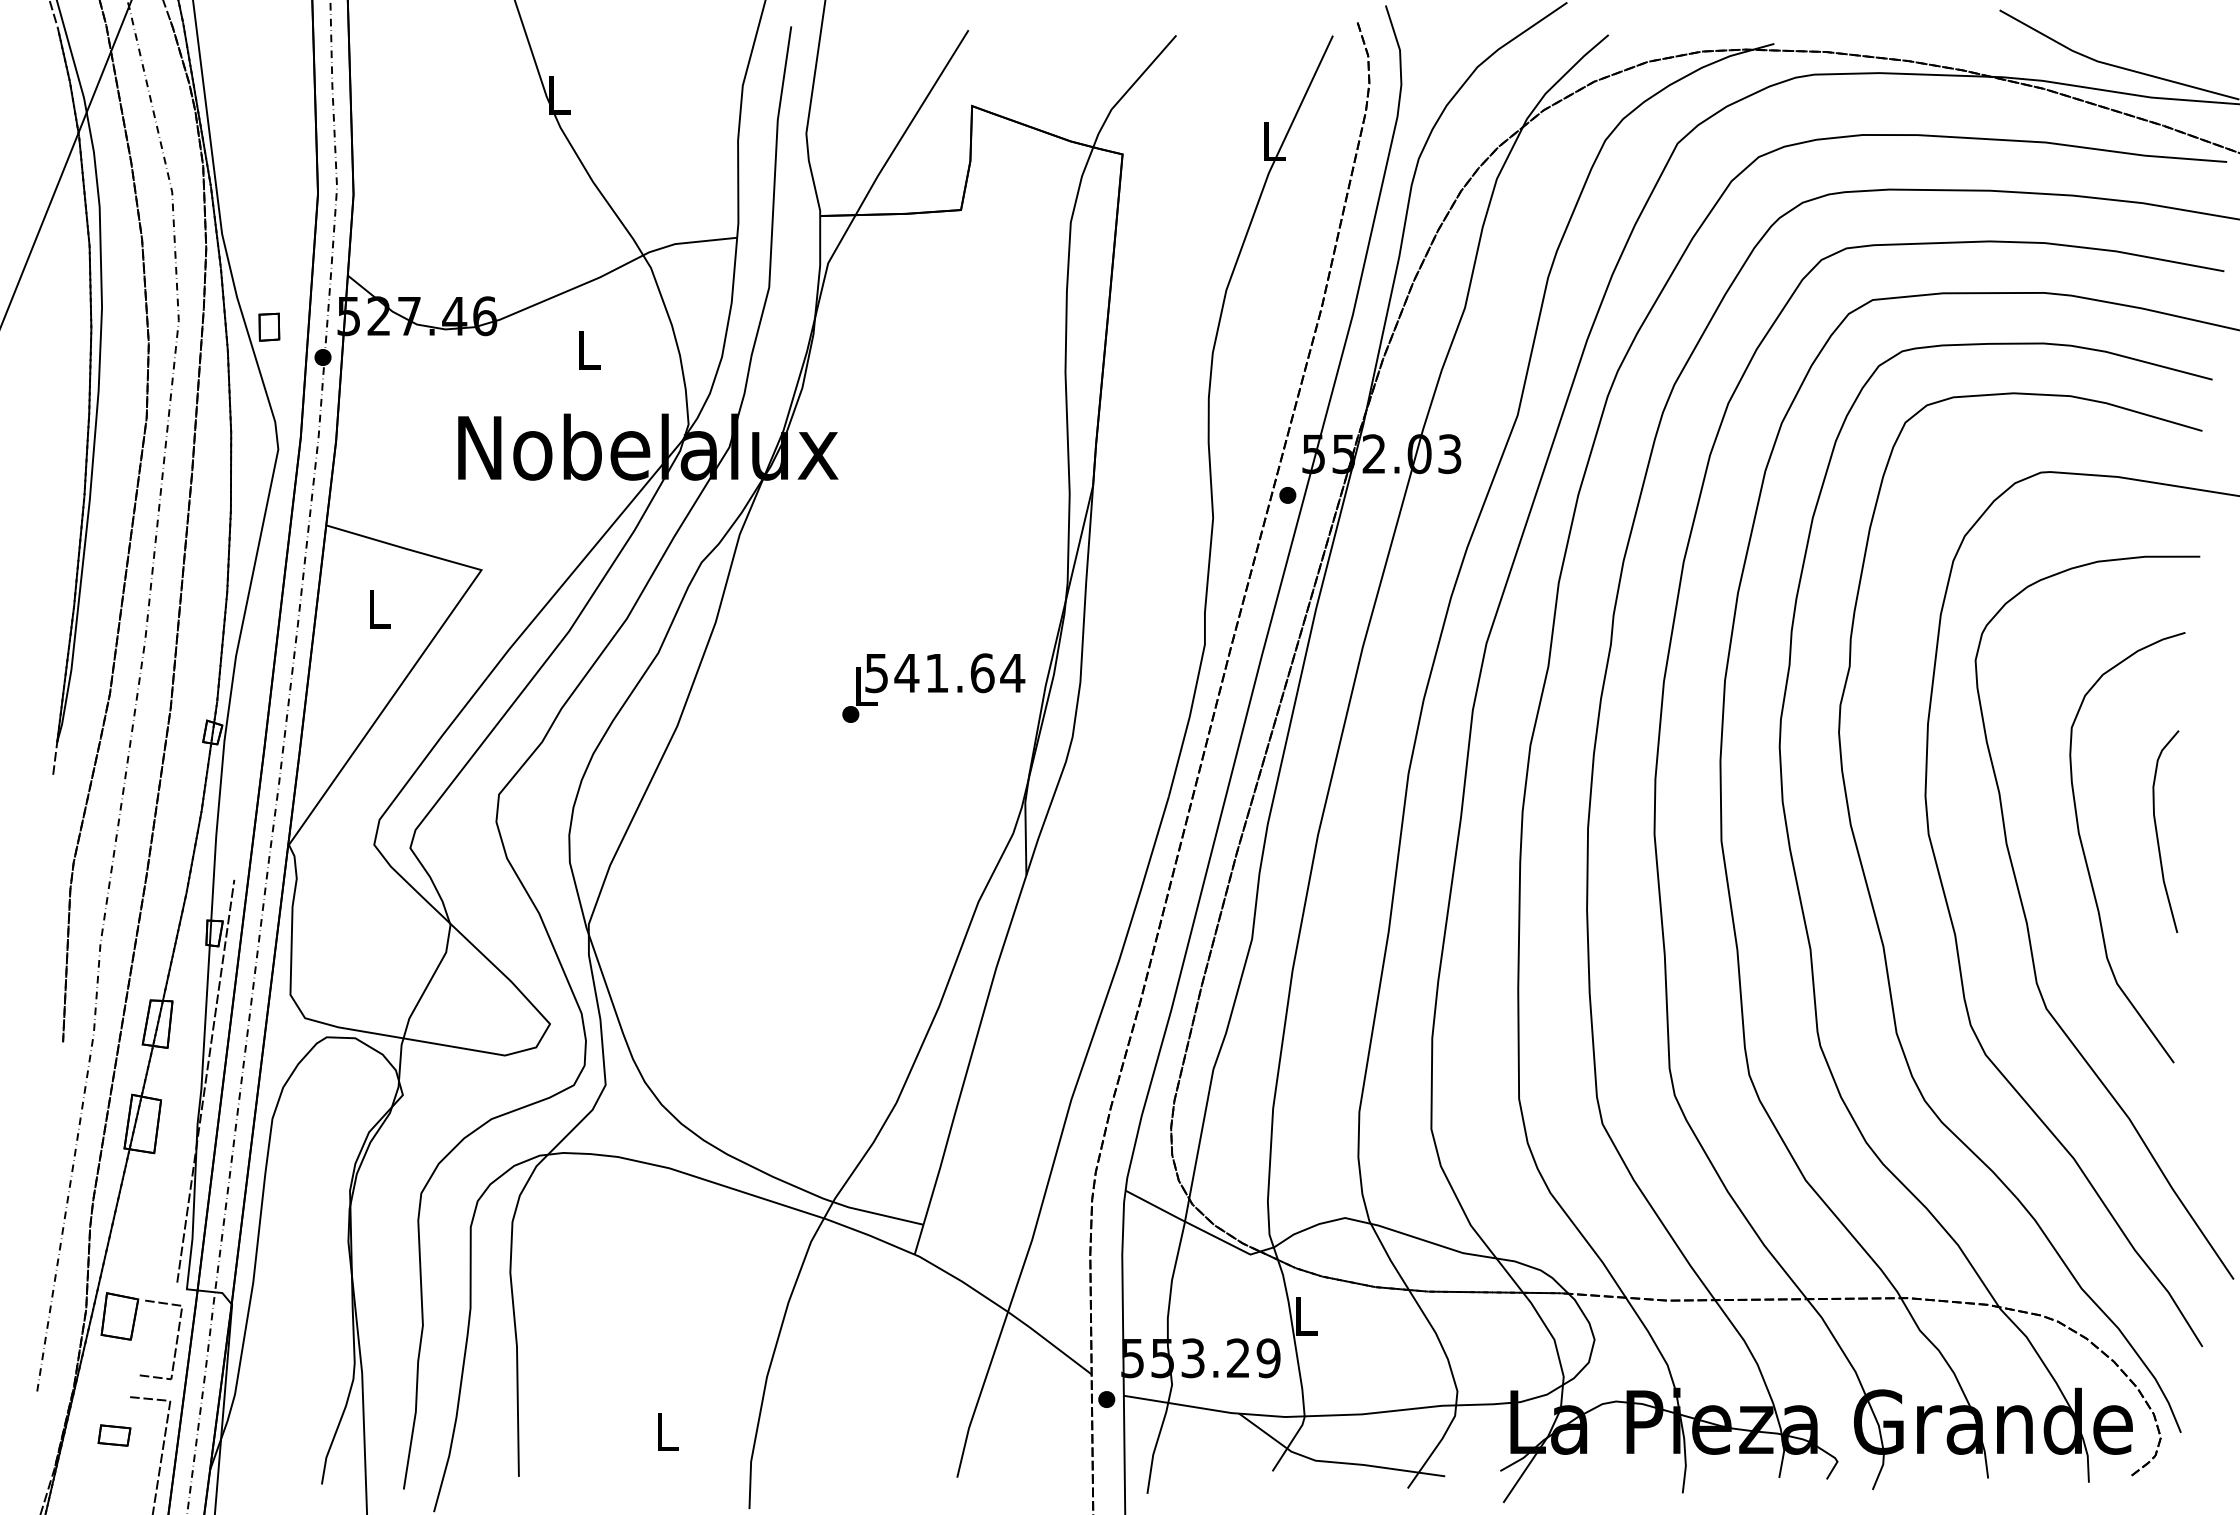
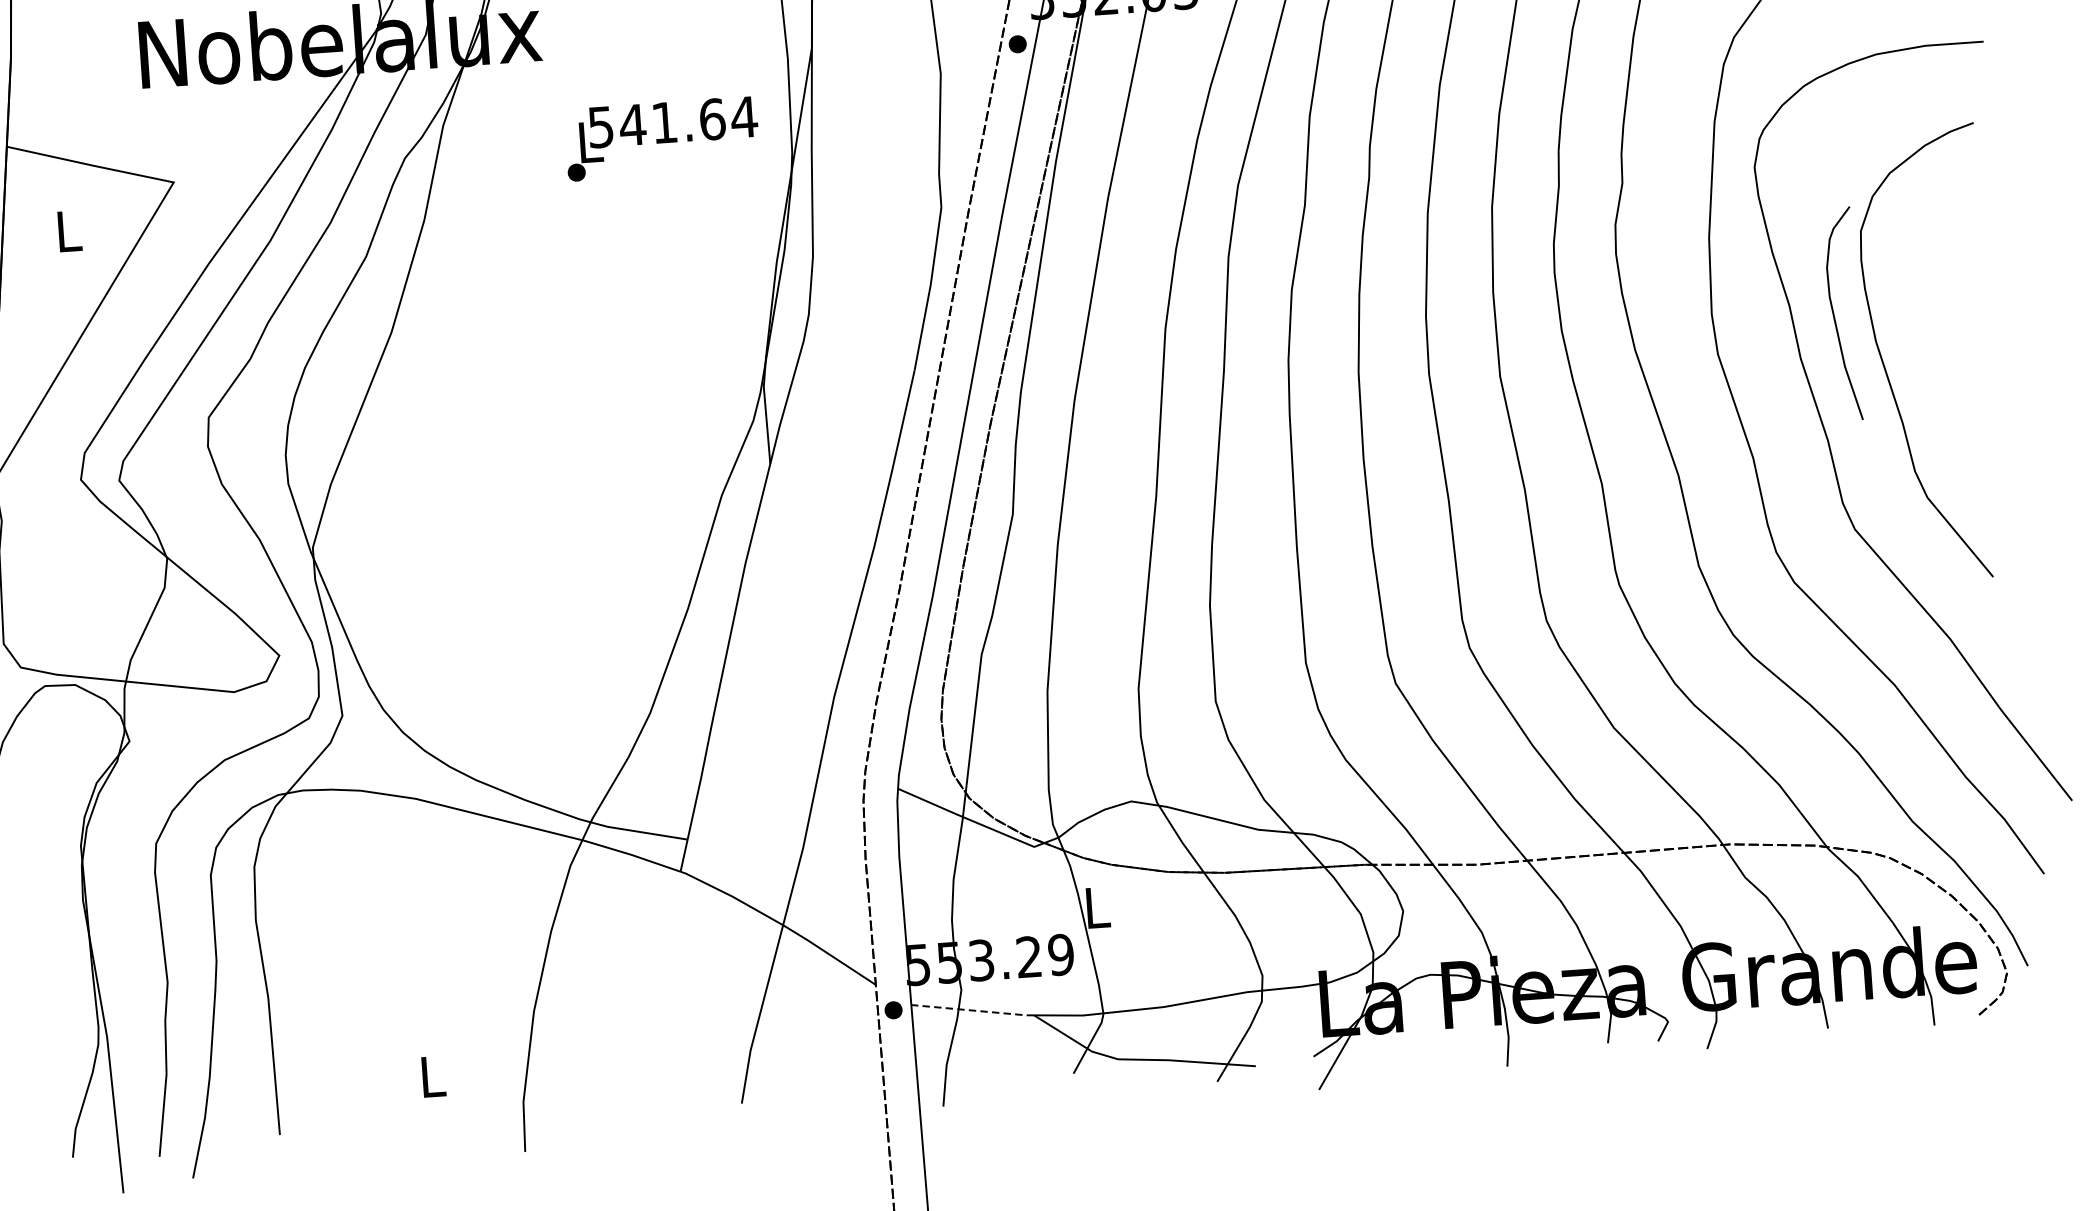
text: (933, 687) -> (661, 138), moved
curve: (2157, 831) -> (1834, 314), moved
line: (1181, 1405) -> (972, 1011), solid -> dashed

